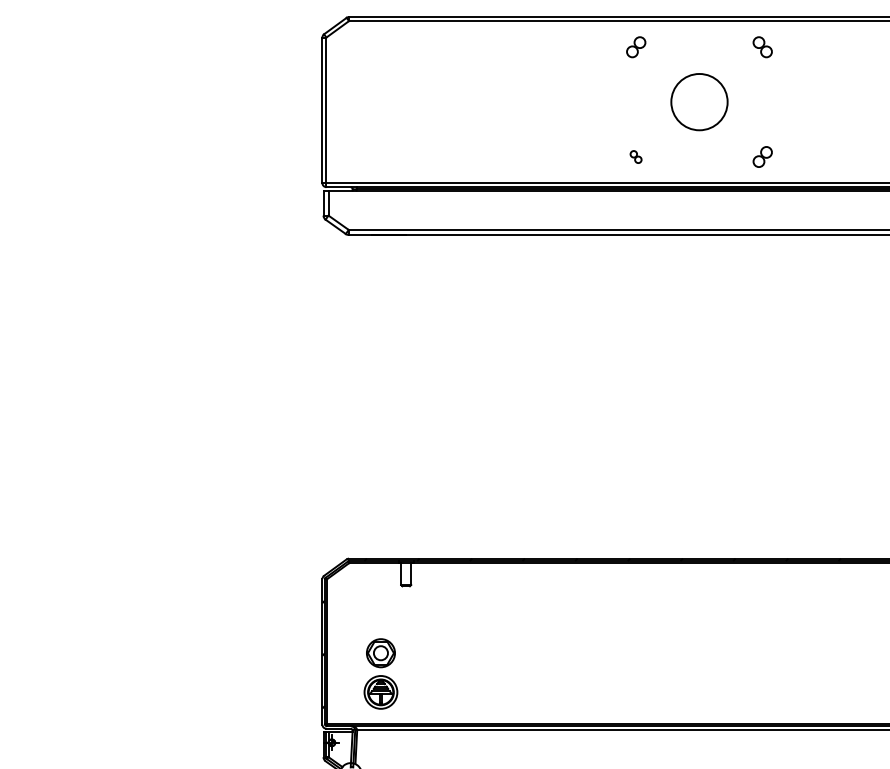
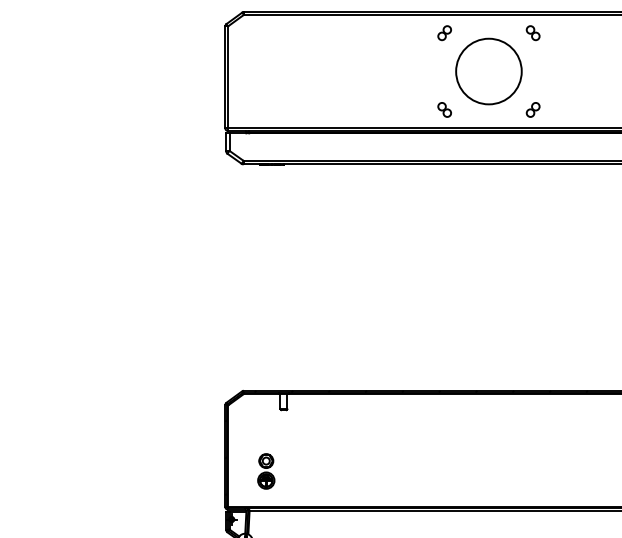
circle: (698, 102) -> (488, 71), size x1.67
part: (635, 156) -> (444, 109), size x1.67
part: (381, 674) -> (266, 471), size x0.71

